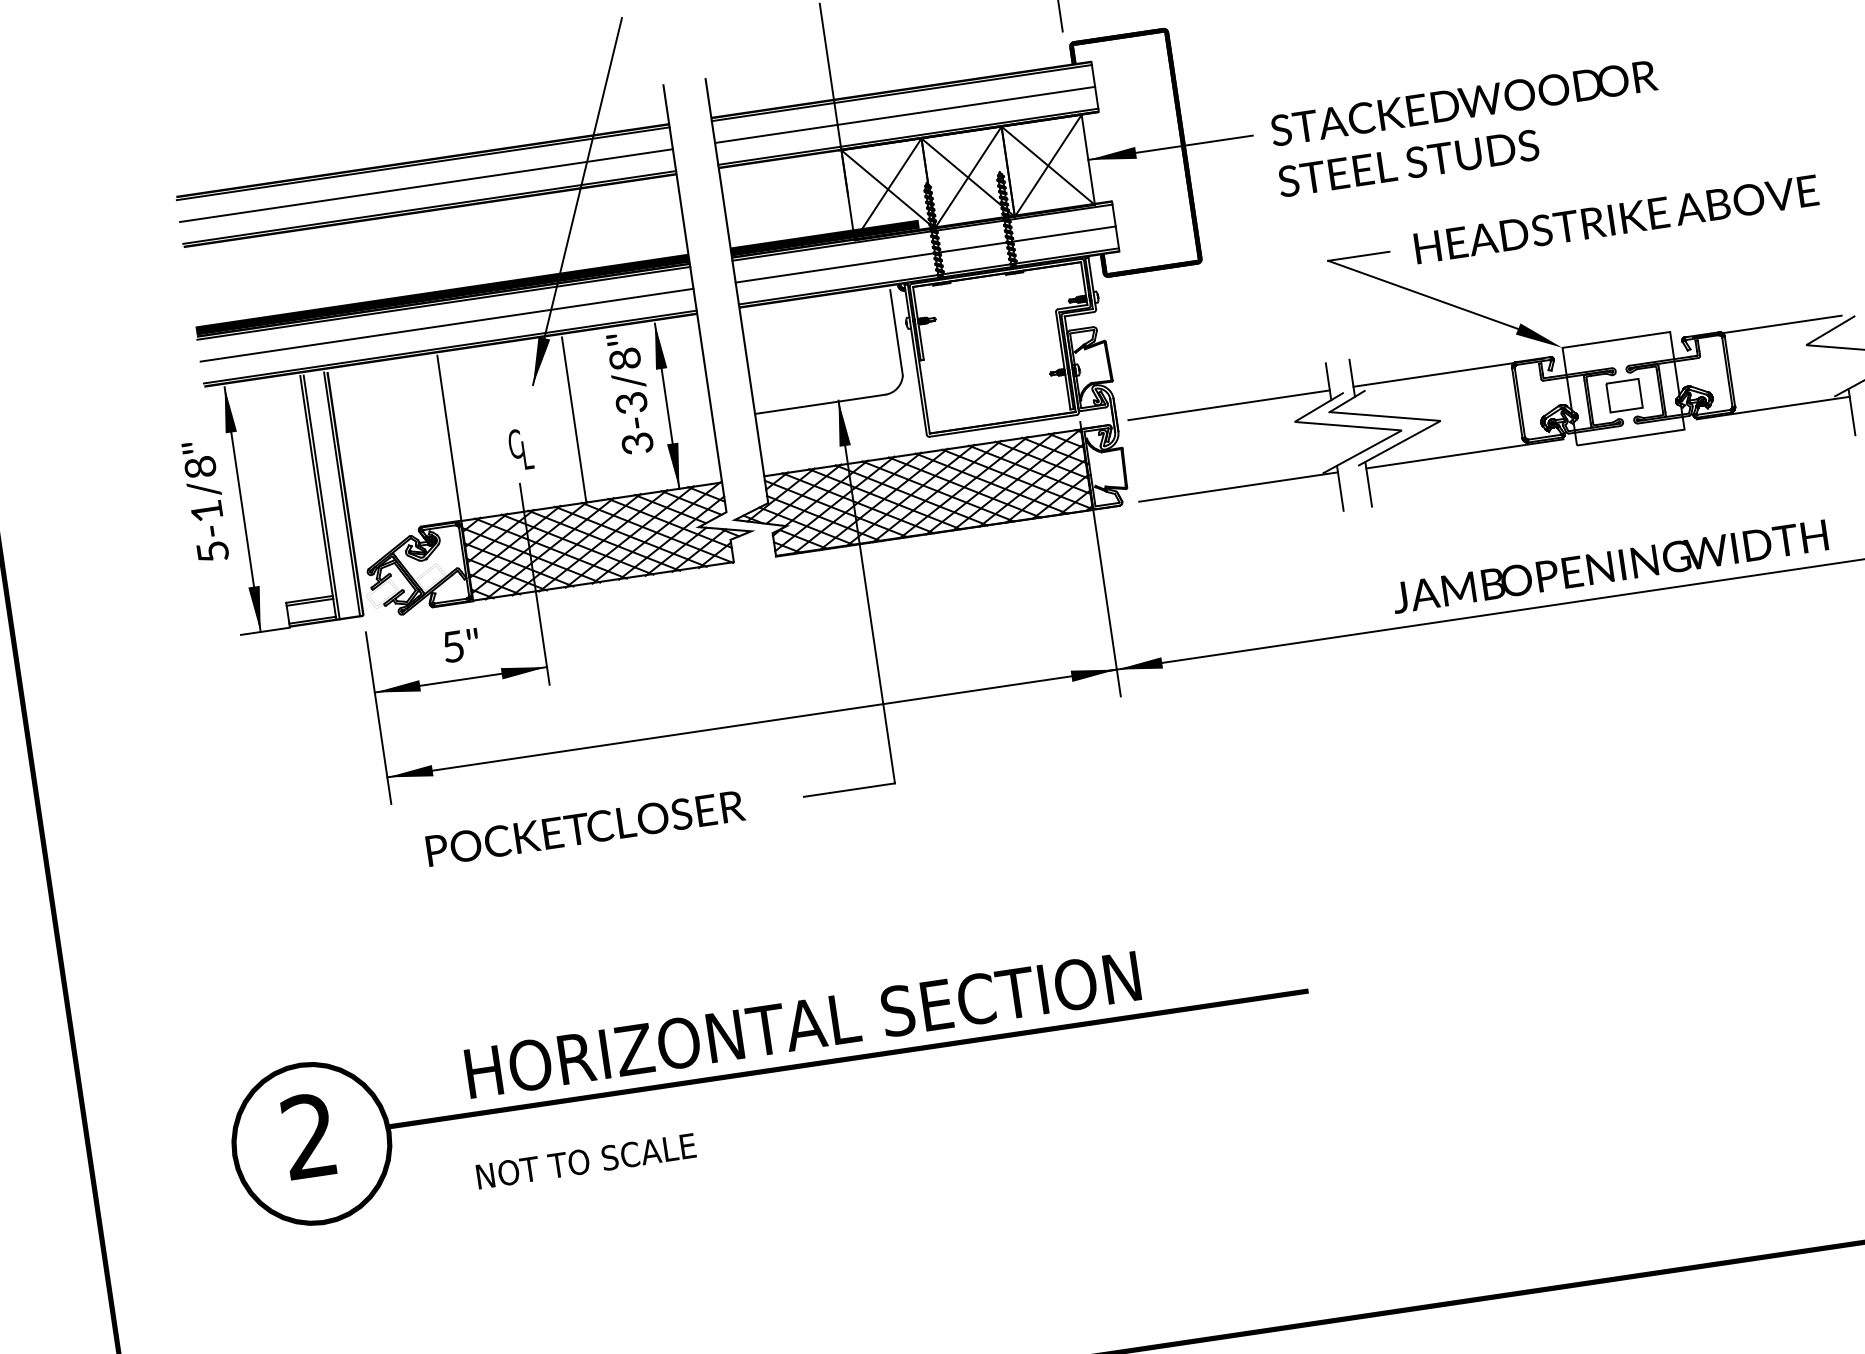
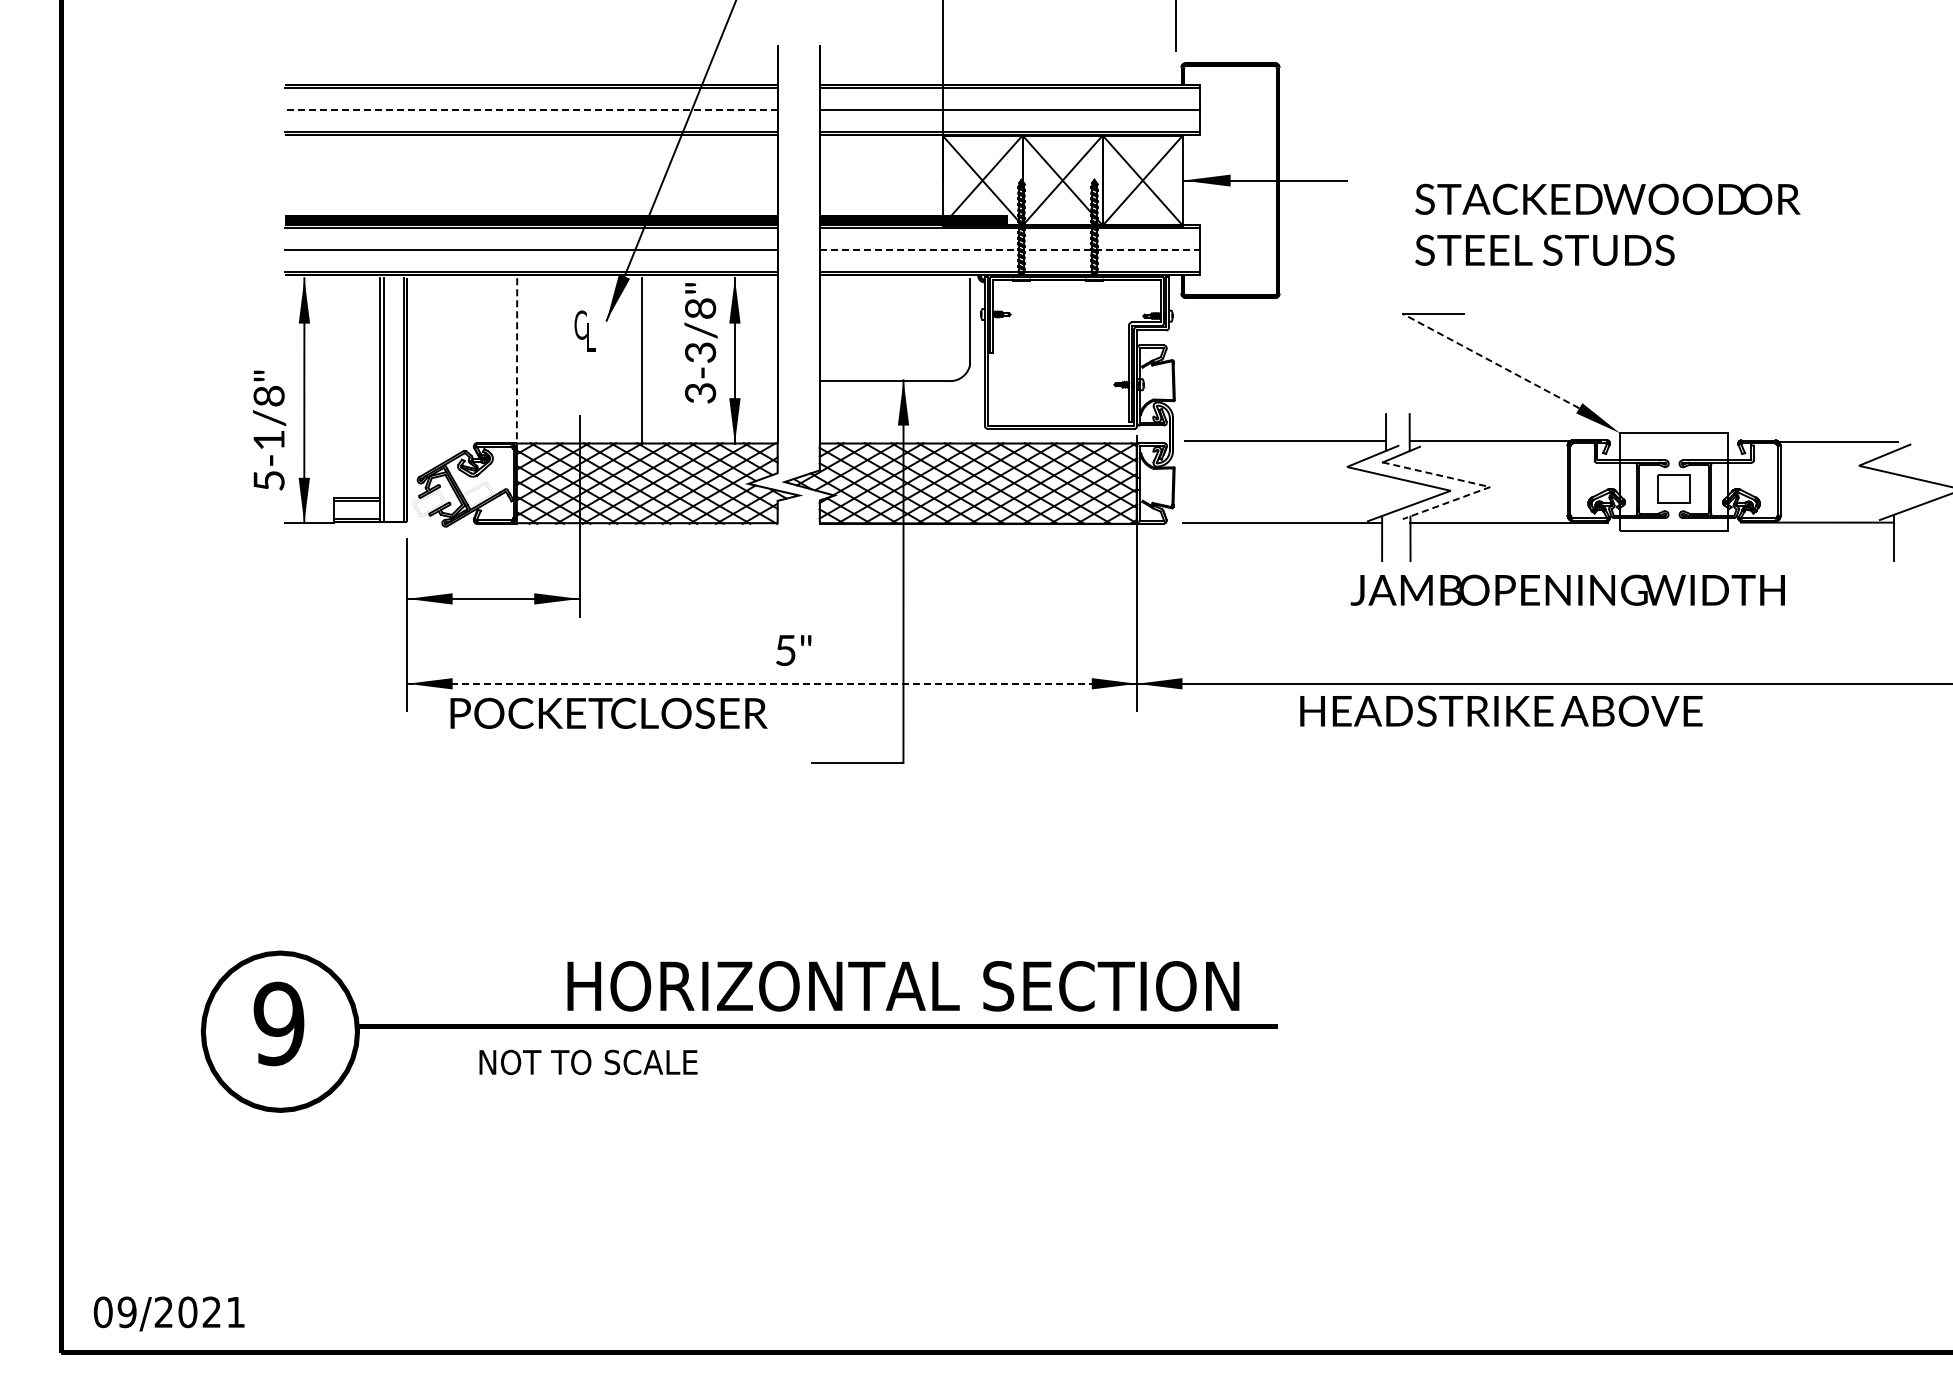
text: (1467, 128) -> (1607, 224), moved
line: (426, 185) -> (531, 110), solid -> dashed
text: (1616, 218) -> (1501, 710), moved
line: (926, 254) -> (1010, 249), solid -> dashed
line: (1423, 295) -> (1491, 361), solid -> dashed
line: (1431, 420) -> (1481, 485), solid -> dashed
line: (449, 437) -> (517, 360), solid -> dashed
text: (519, 449) -> (584, 330), moved
text: (205, 501) -> (269, 430), moved
text: (1609, 565) -> (1567, 589), moved
text: (461, 645) -> (793, 650), moved
line: (752, 723) -> (772, 683), solid -> dashed
text: (584, 827) -> (608, 712), moved
text: (803, 1025) -> (903, 986), moved
text: (308, 1135) -> (278, 1023), 2 -> 9
text: (586, 1161) -> (588, 1062), moved

